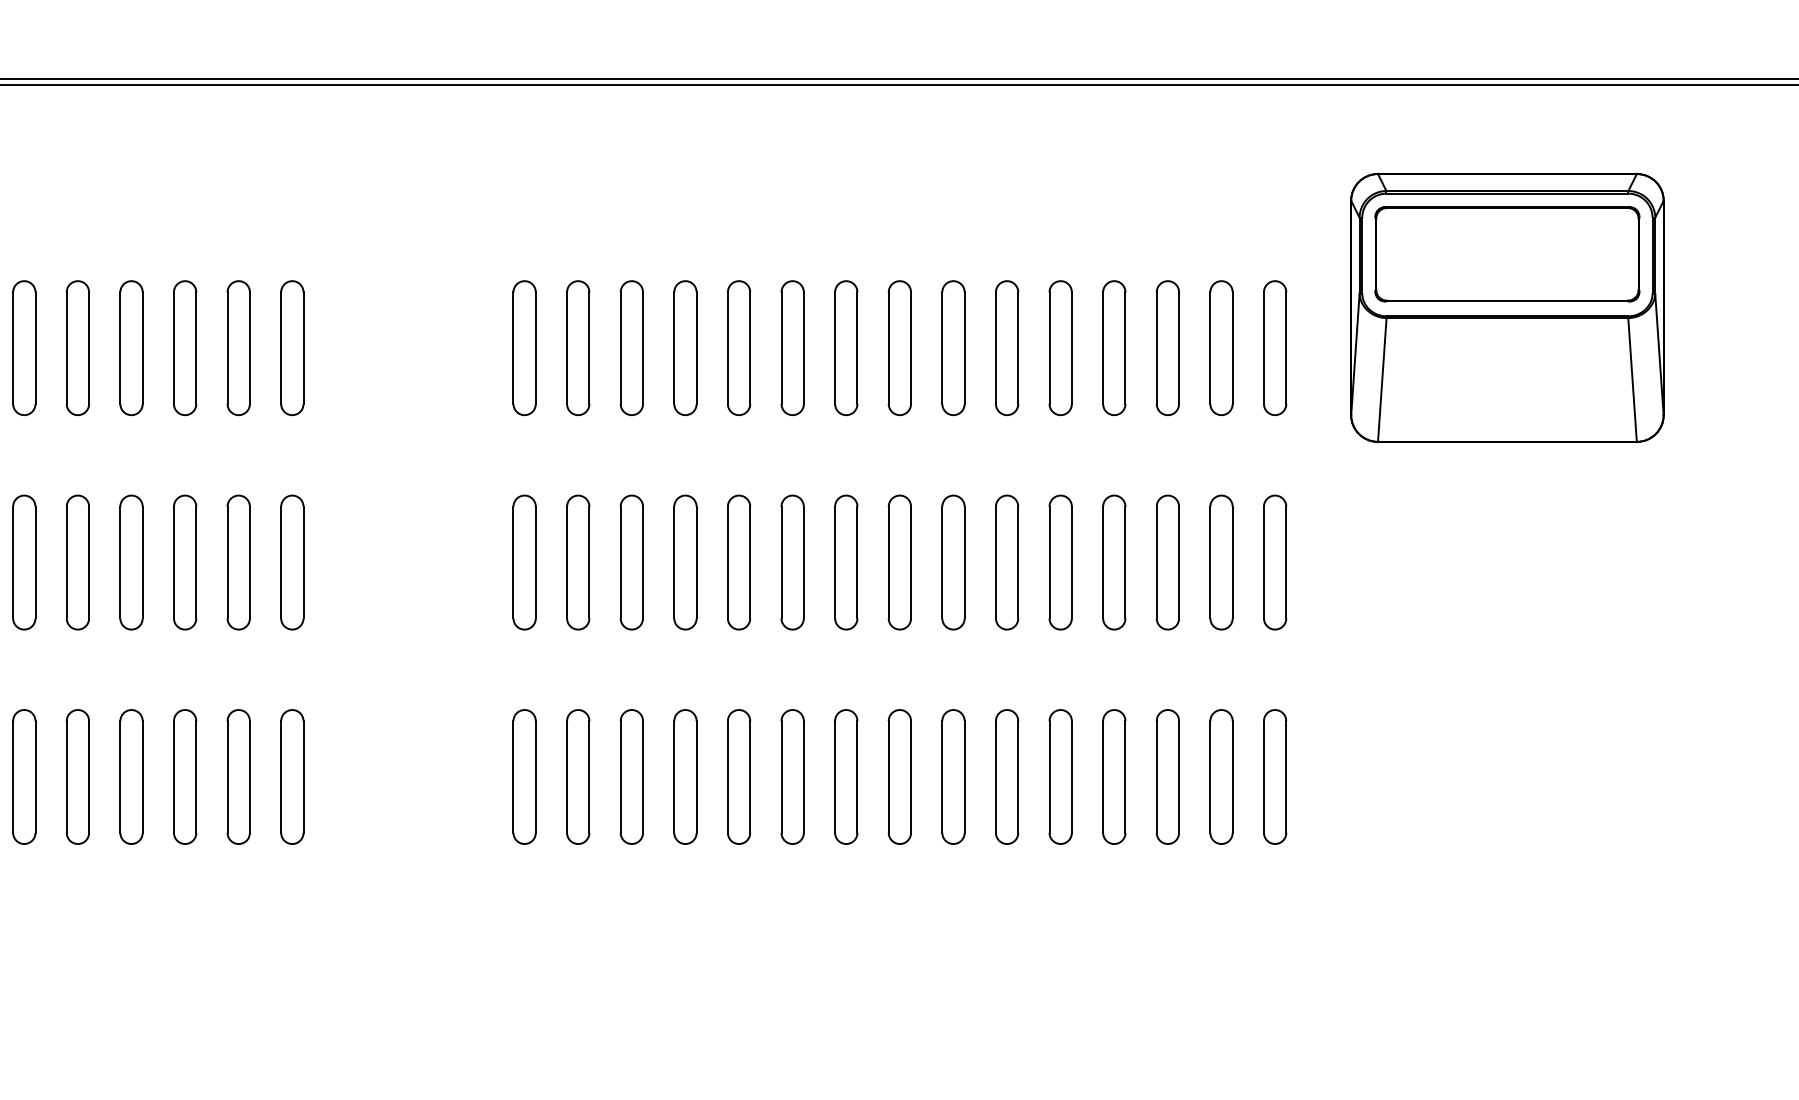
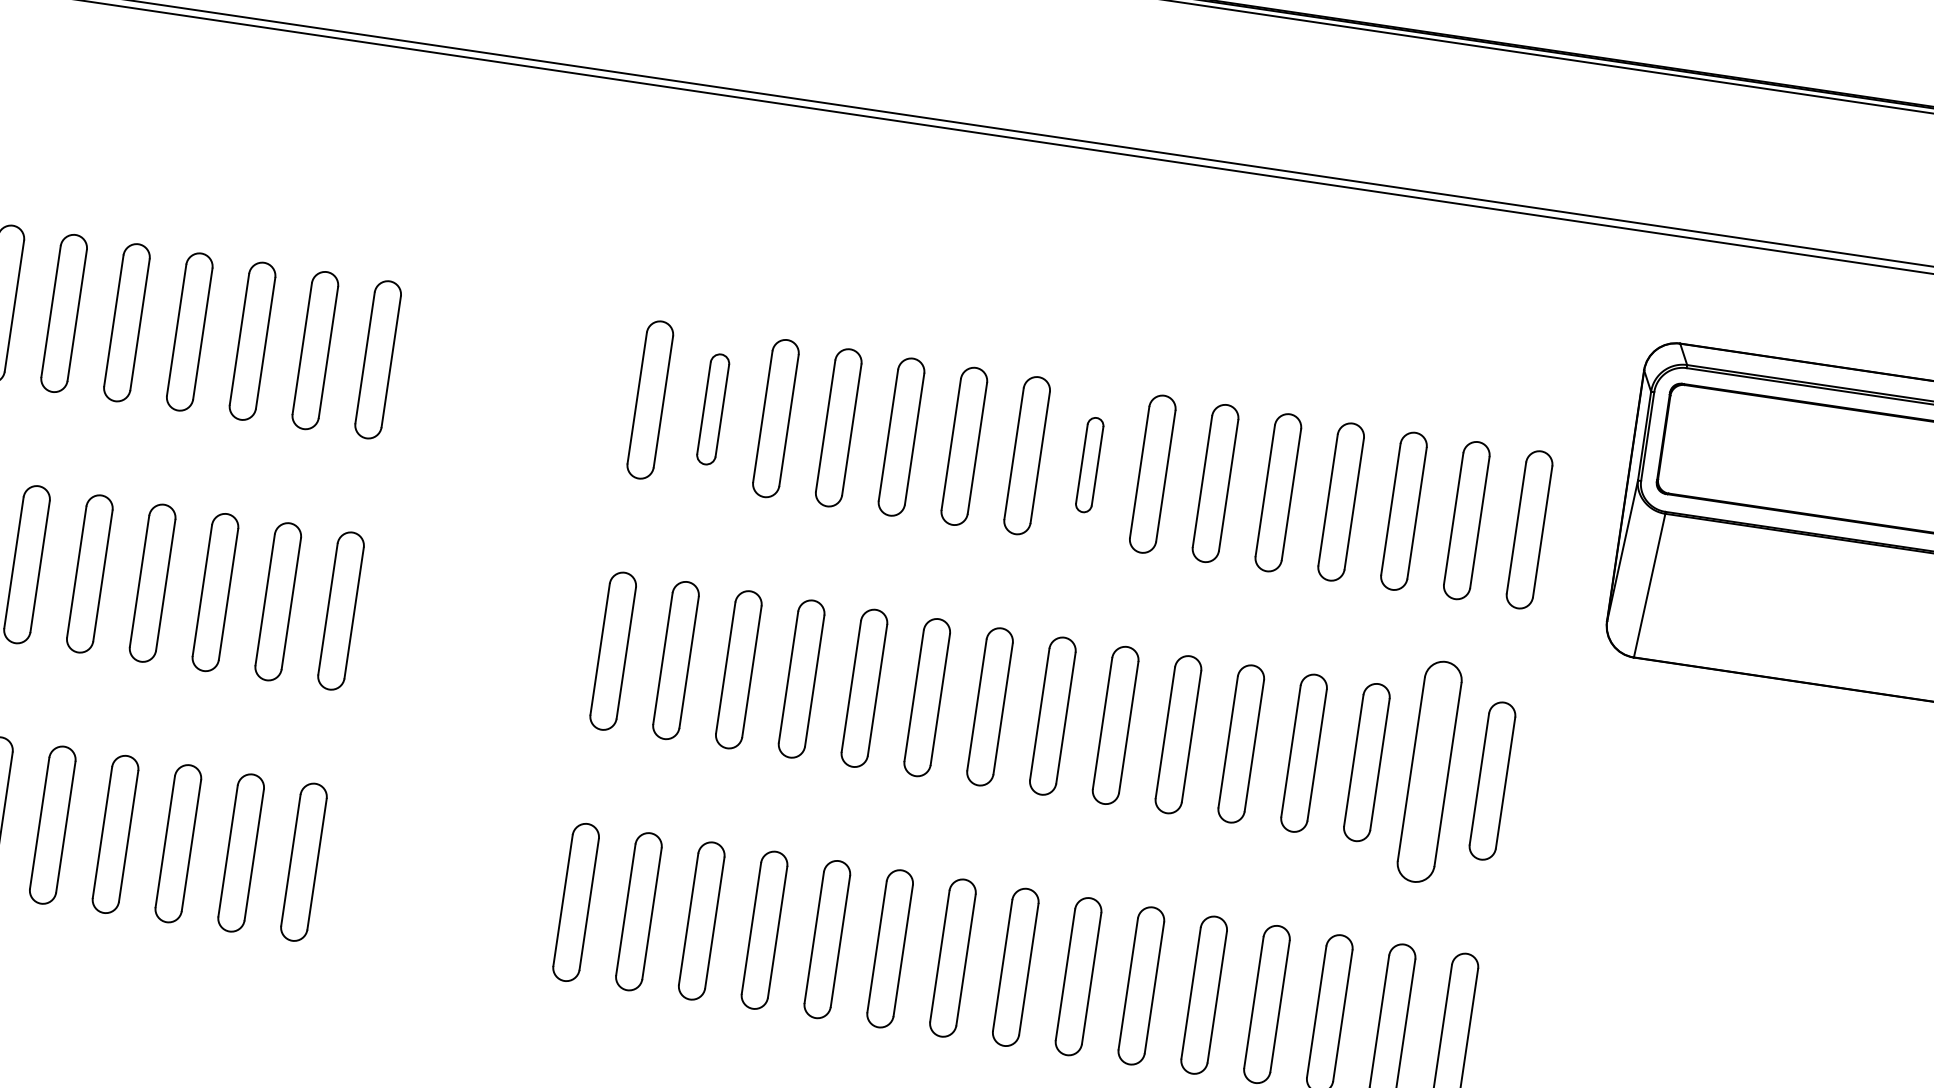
part: (578, 348) -> (713, 409), size x0.7
part: (899, 348) -> (1089, 465), size x0.6
part: (1221, 562) -> (1429, 771), size x1.4

